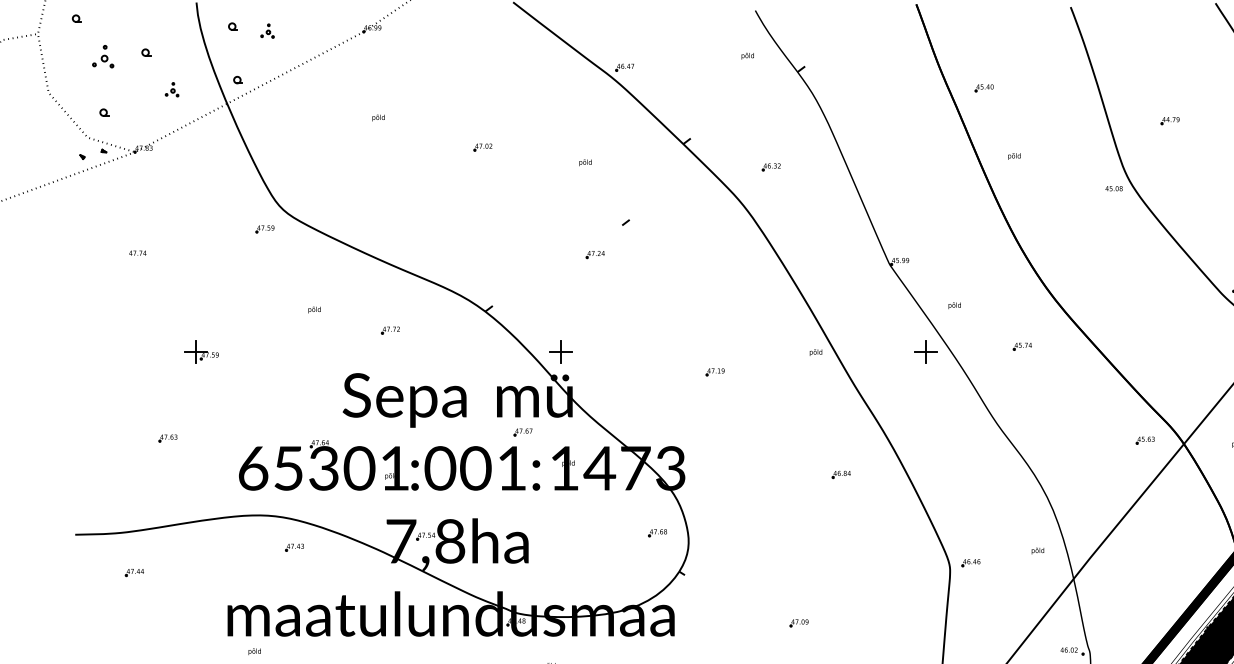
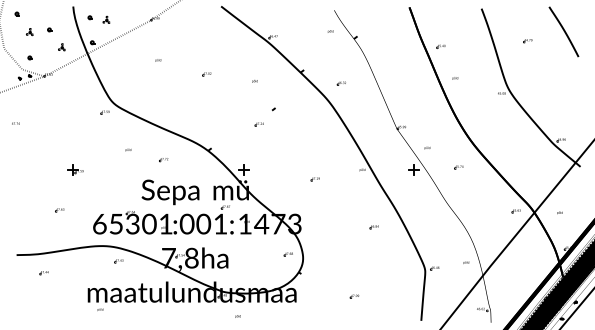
part: (102, 58) -> (29, 32), size x0.62
part: (1169, 122) -> (527, 41), moved
text: (137, 252) -> (15, 123), moved

